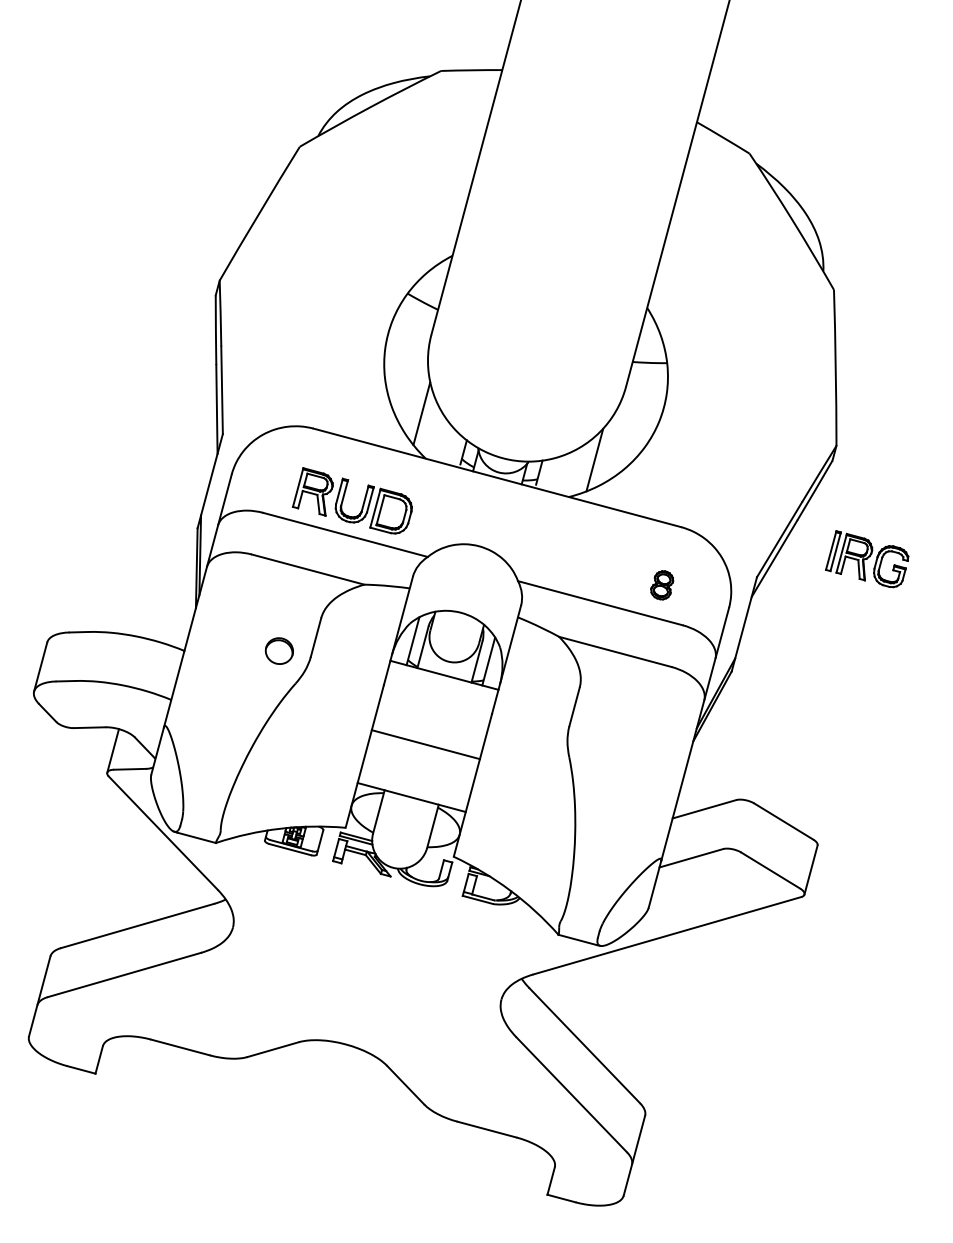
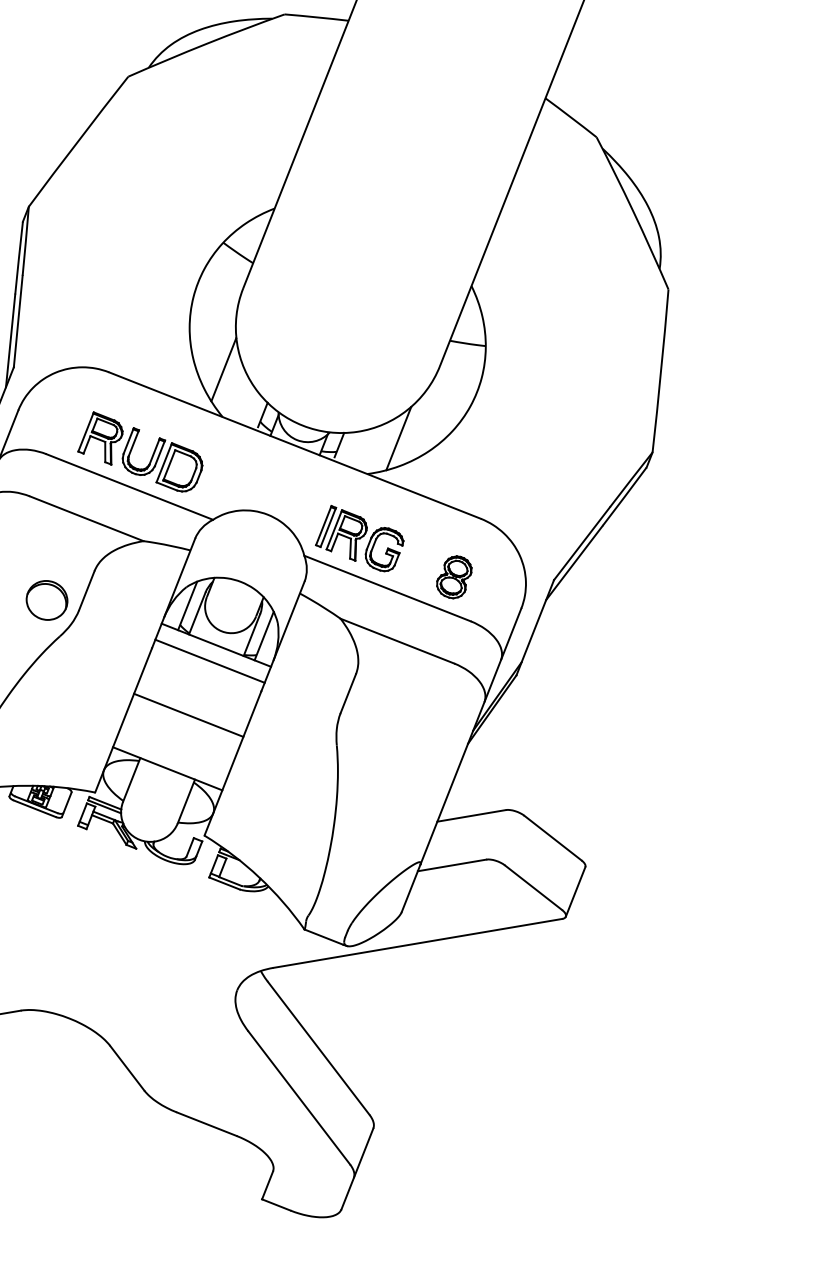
part: (867, 559) -> (360, 539), moved
part: (661, 585) -> (453, 577), size x1.43
part: (279, 650) -> (47, 599), size x1.43
line: (440, 690) -> (210, 660), added

